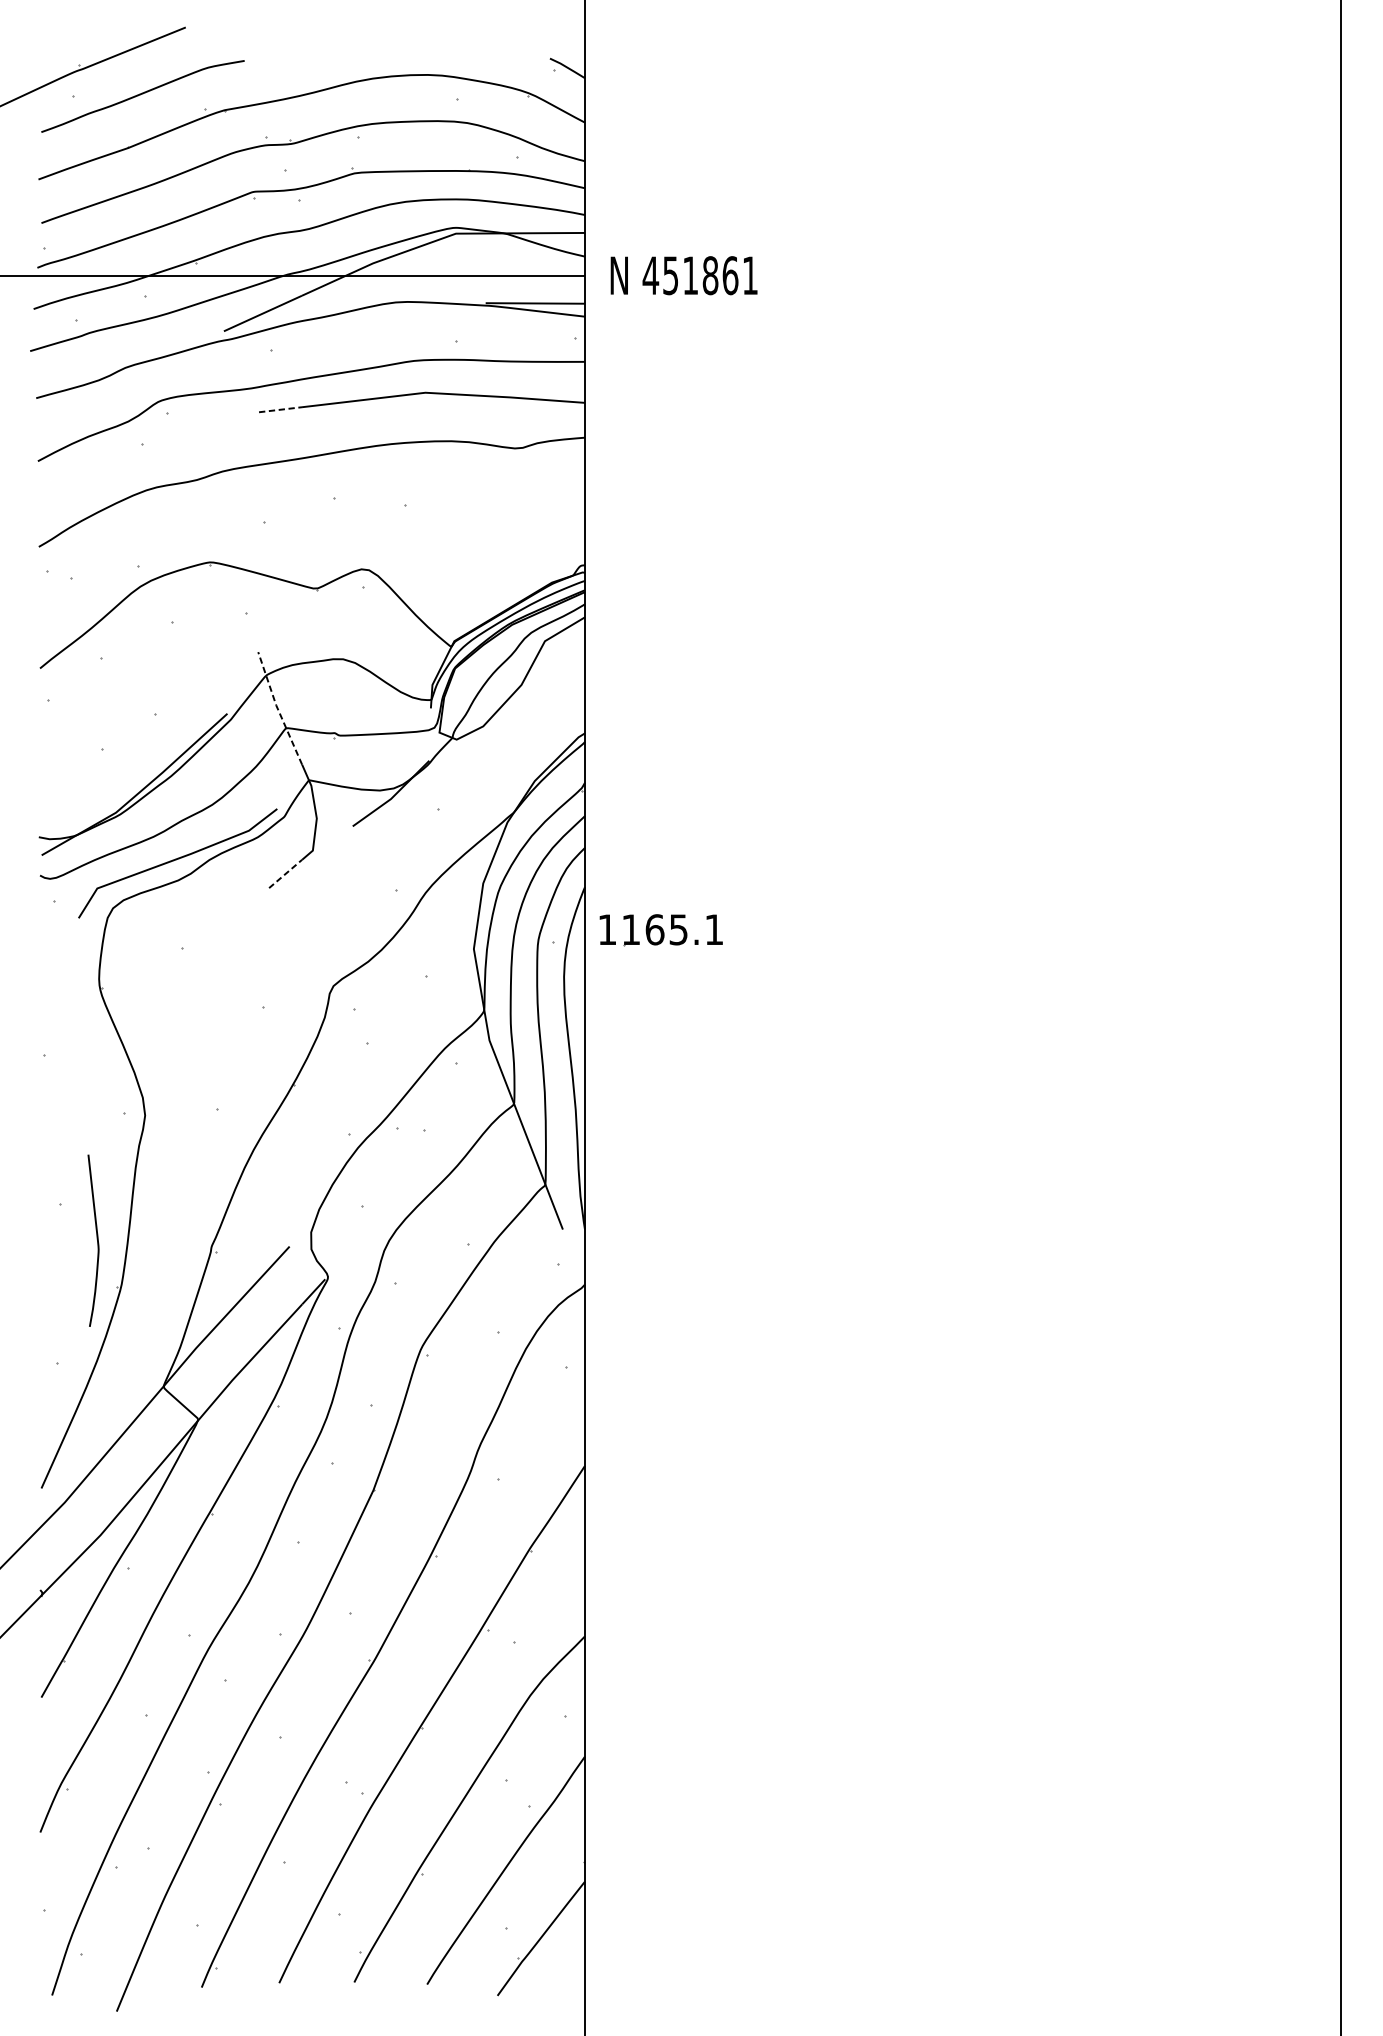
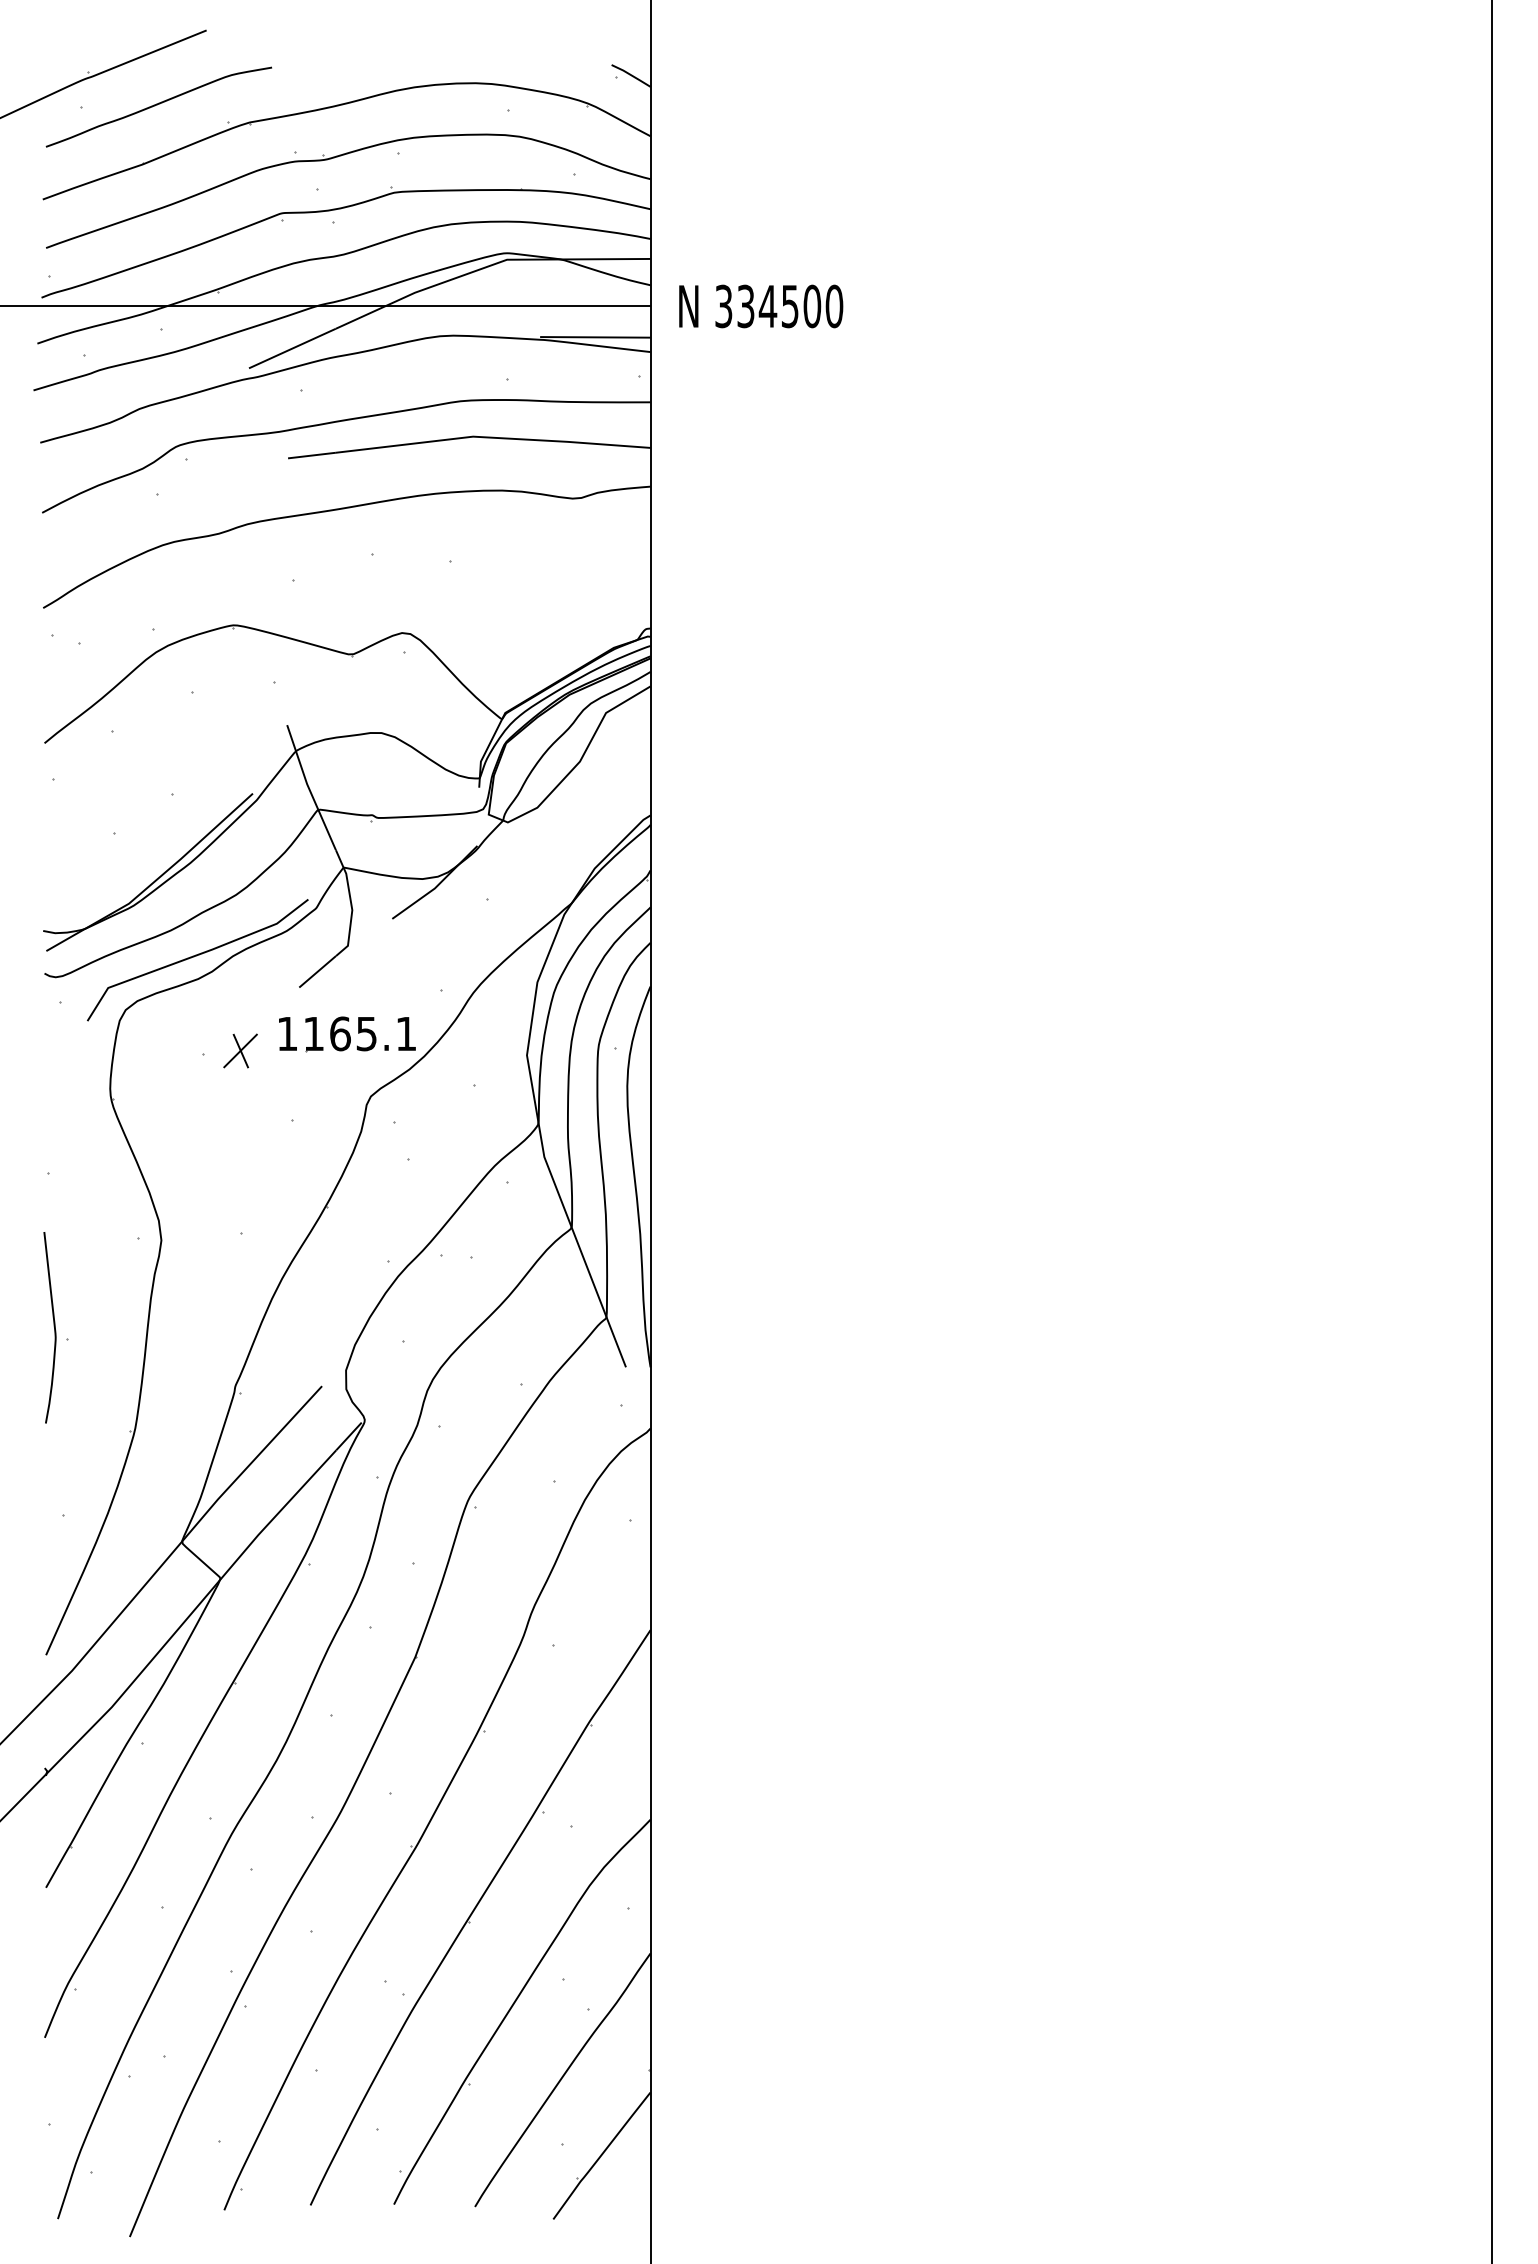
text: (700, 275) -> (778, 306), 451861 -> 334500
line: (281, 409) -> (312, 455), dashed -> solid
line: (277, 708) -> (308, 787), dashed -> solid
line: (286, 873) -> (318, 971), dashed -> solid
part: (661, 930) -> (347, 1034), moved
part: (216, 944) -> (240, 1050), added
curve: (96, 1239) -> (53, 1326), moved

